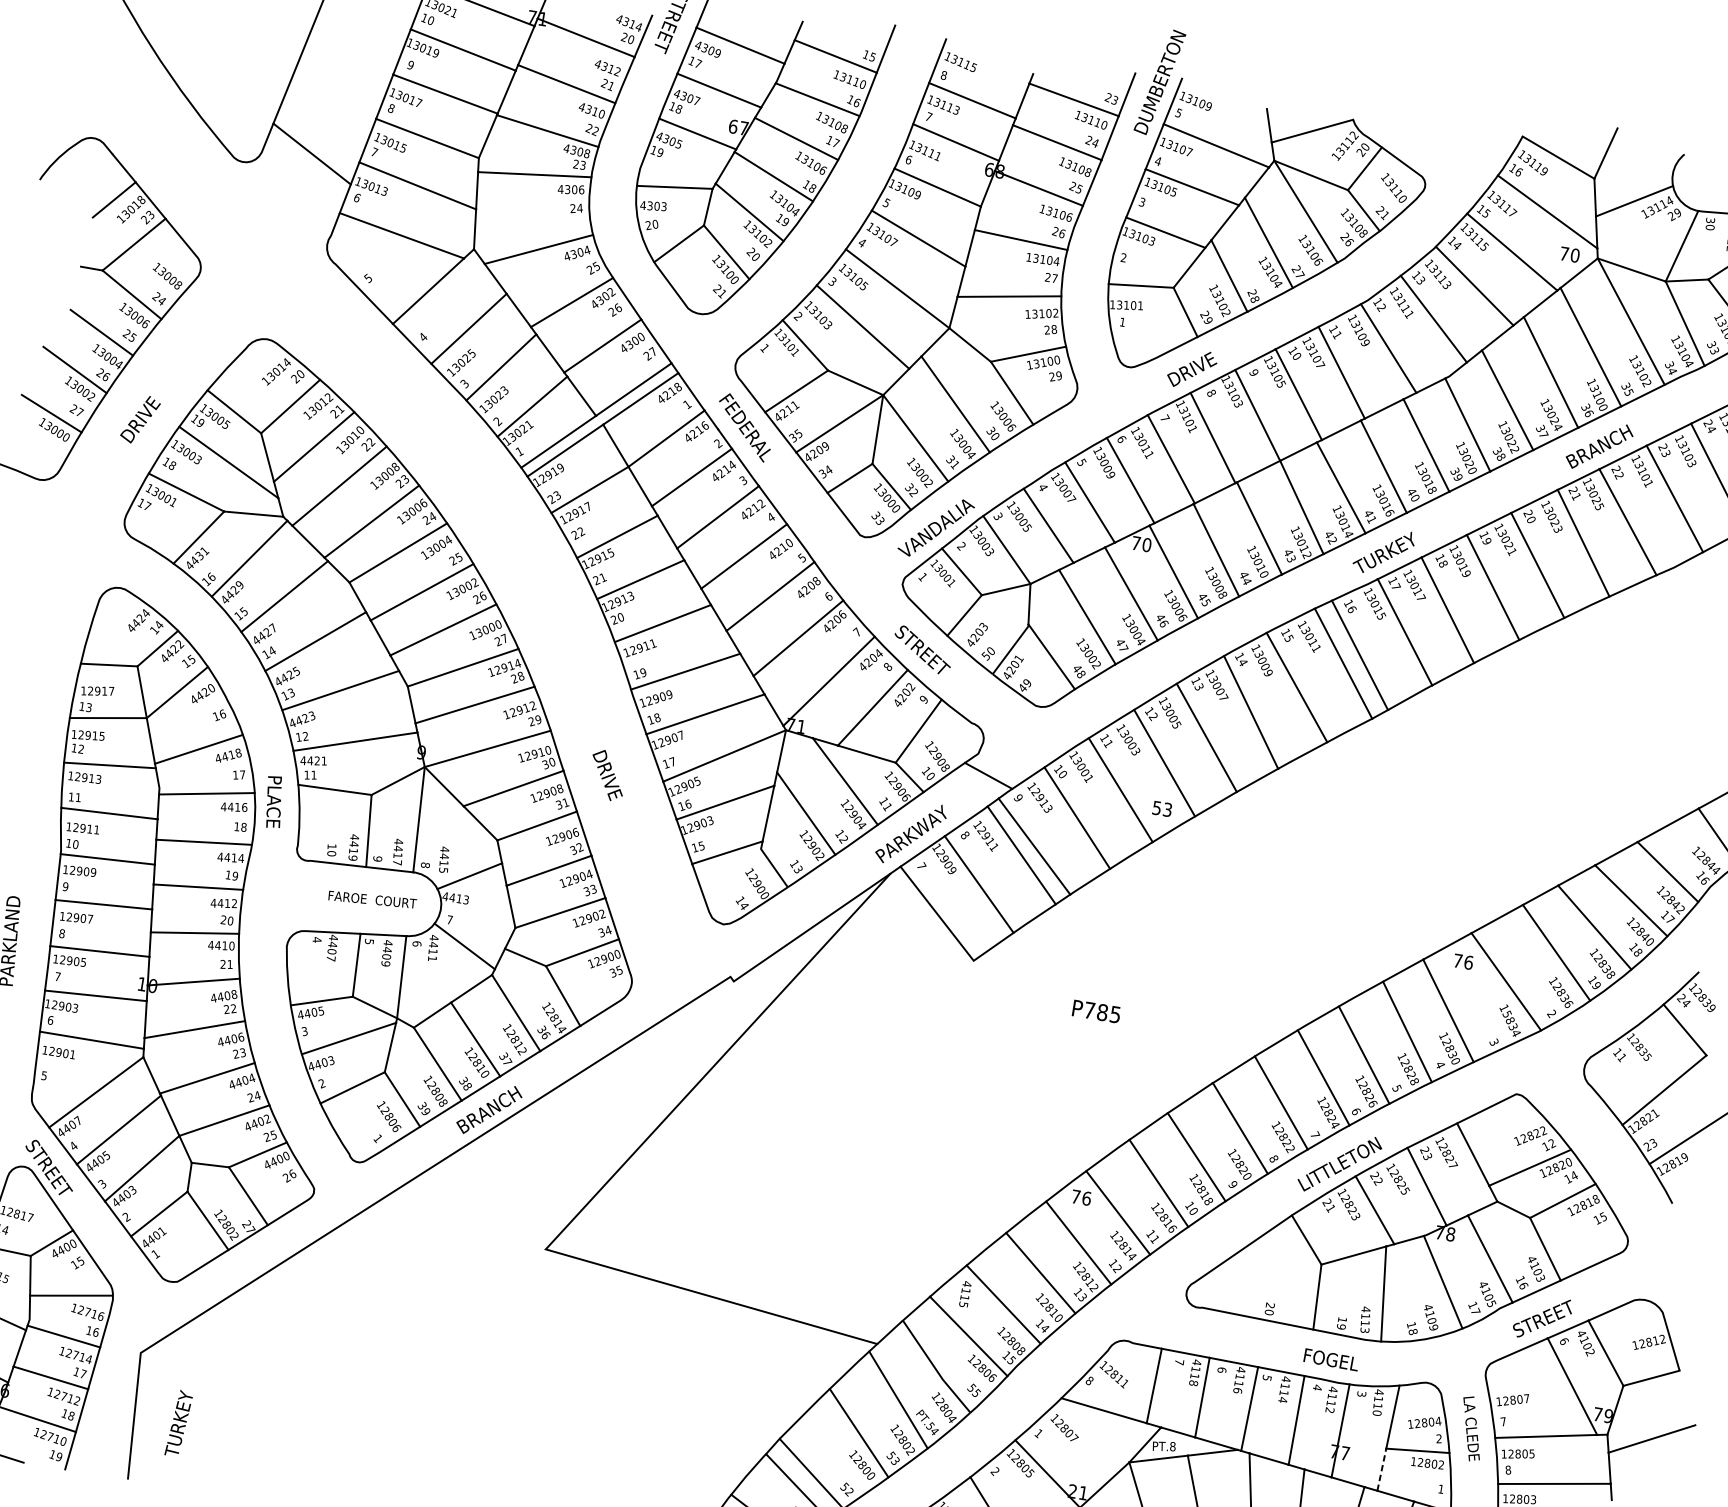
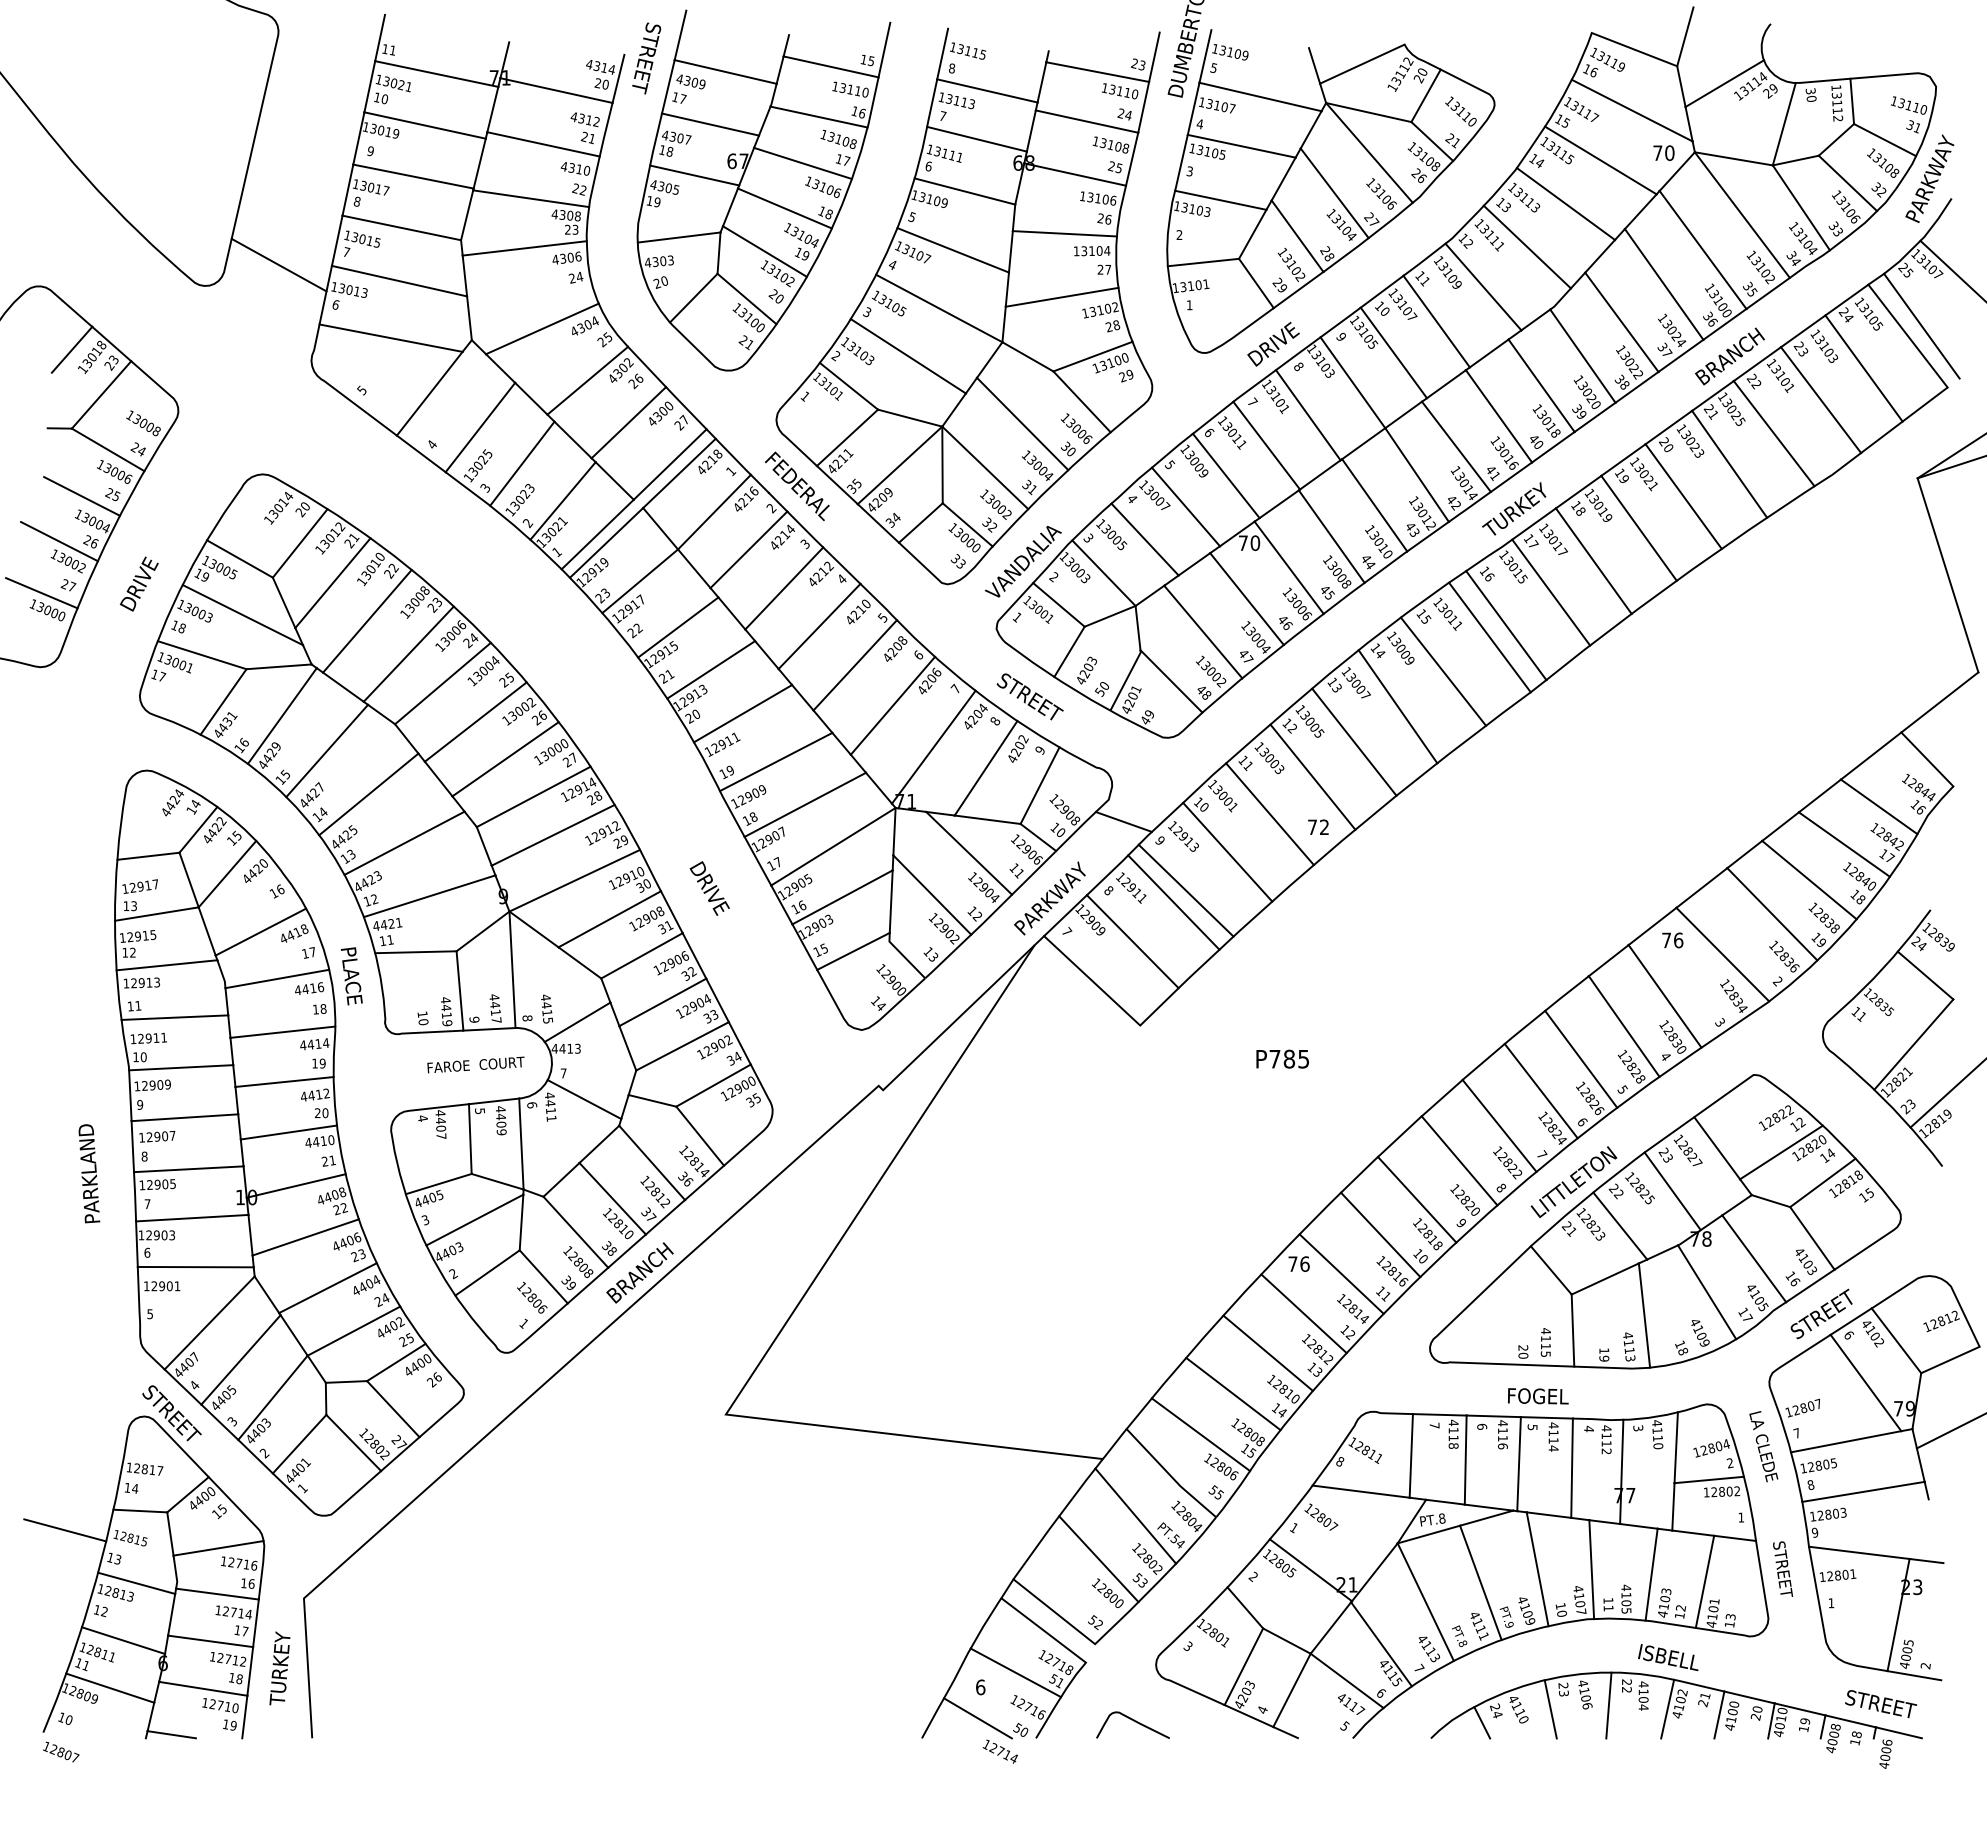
text: (1162, 809) -> (1318, 827), 53 -> 72
text: (1507, 1014) -> (1729, 989), 15834 -> 12834
text: (965, 1294) -> (1545, 1342), moved
text: (1331, 1360) -> (1538, 1396), moved
text: (178, 1423) -> (279, 1668), moved
line: (1381, 1469) -> (1673, 1506), dashed -> solid

